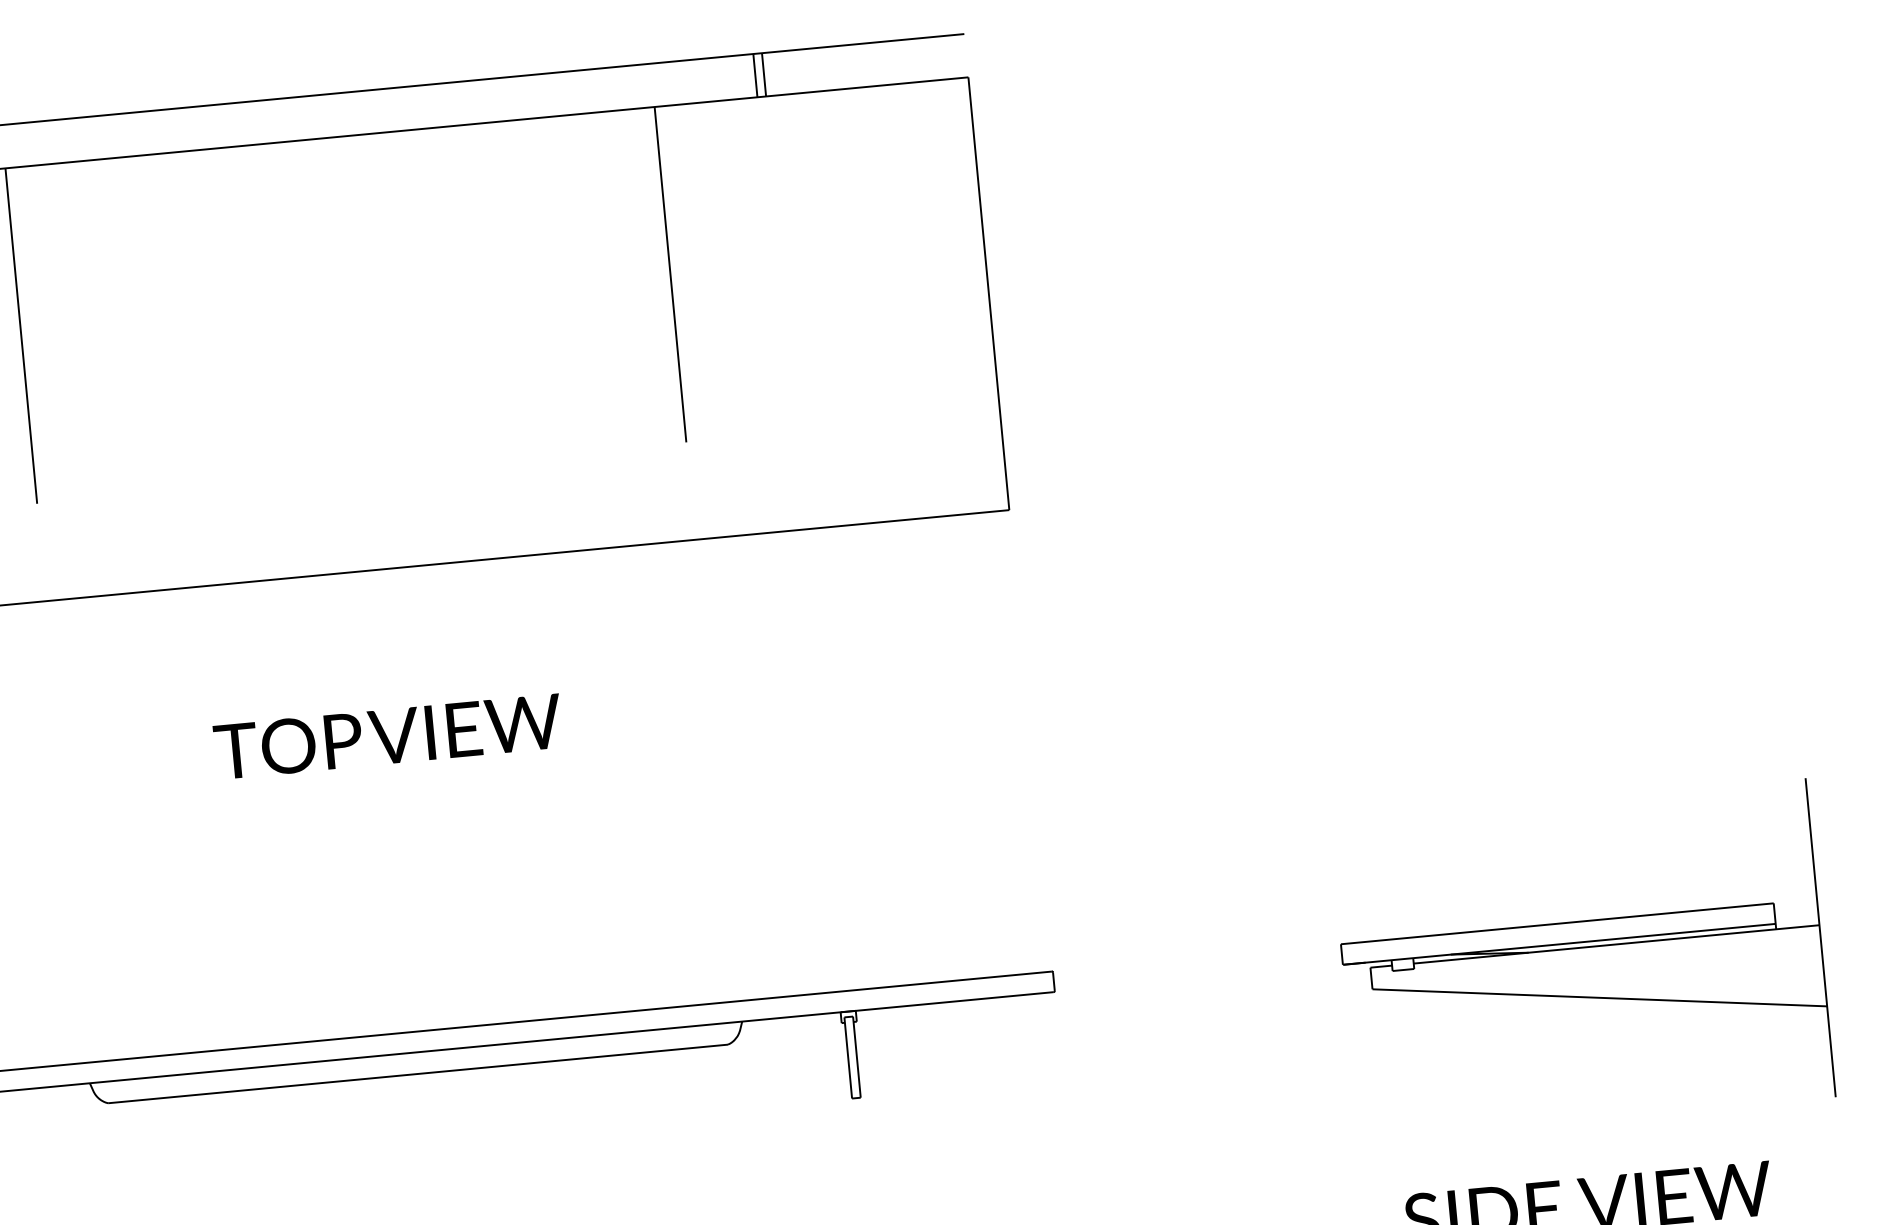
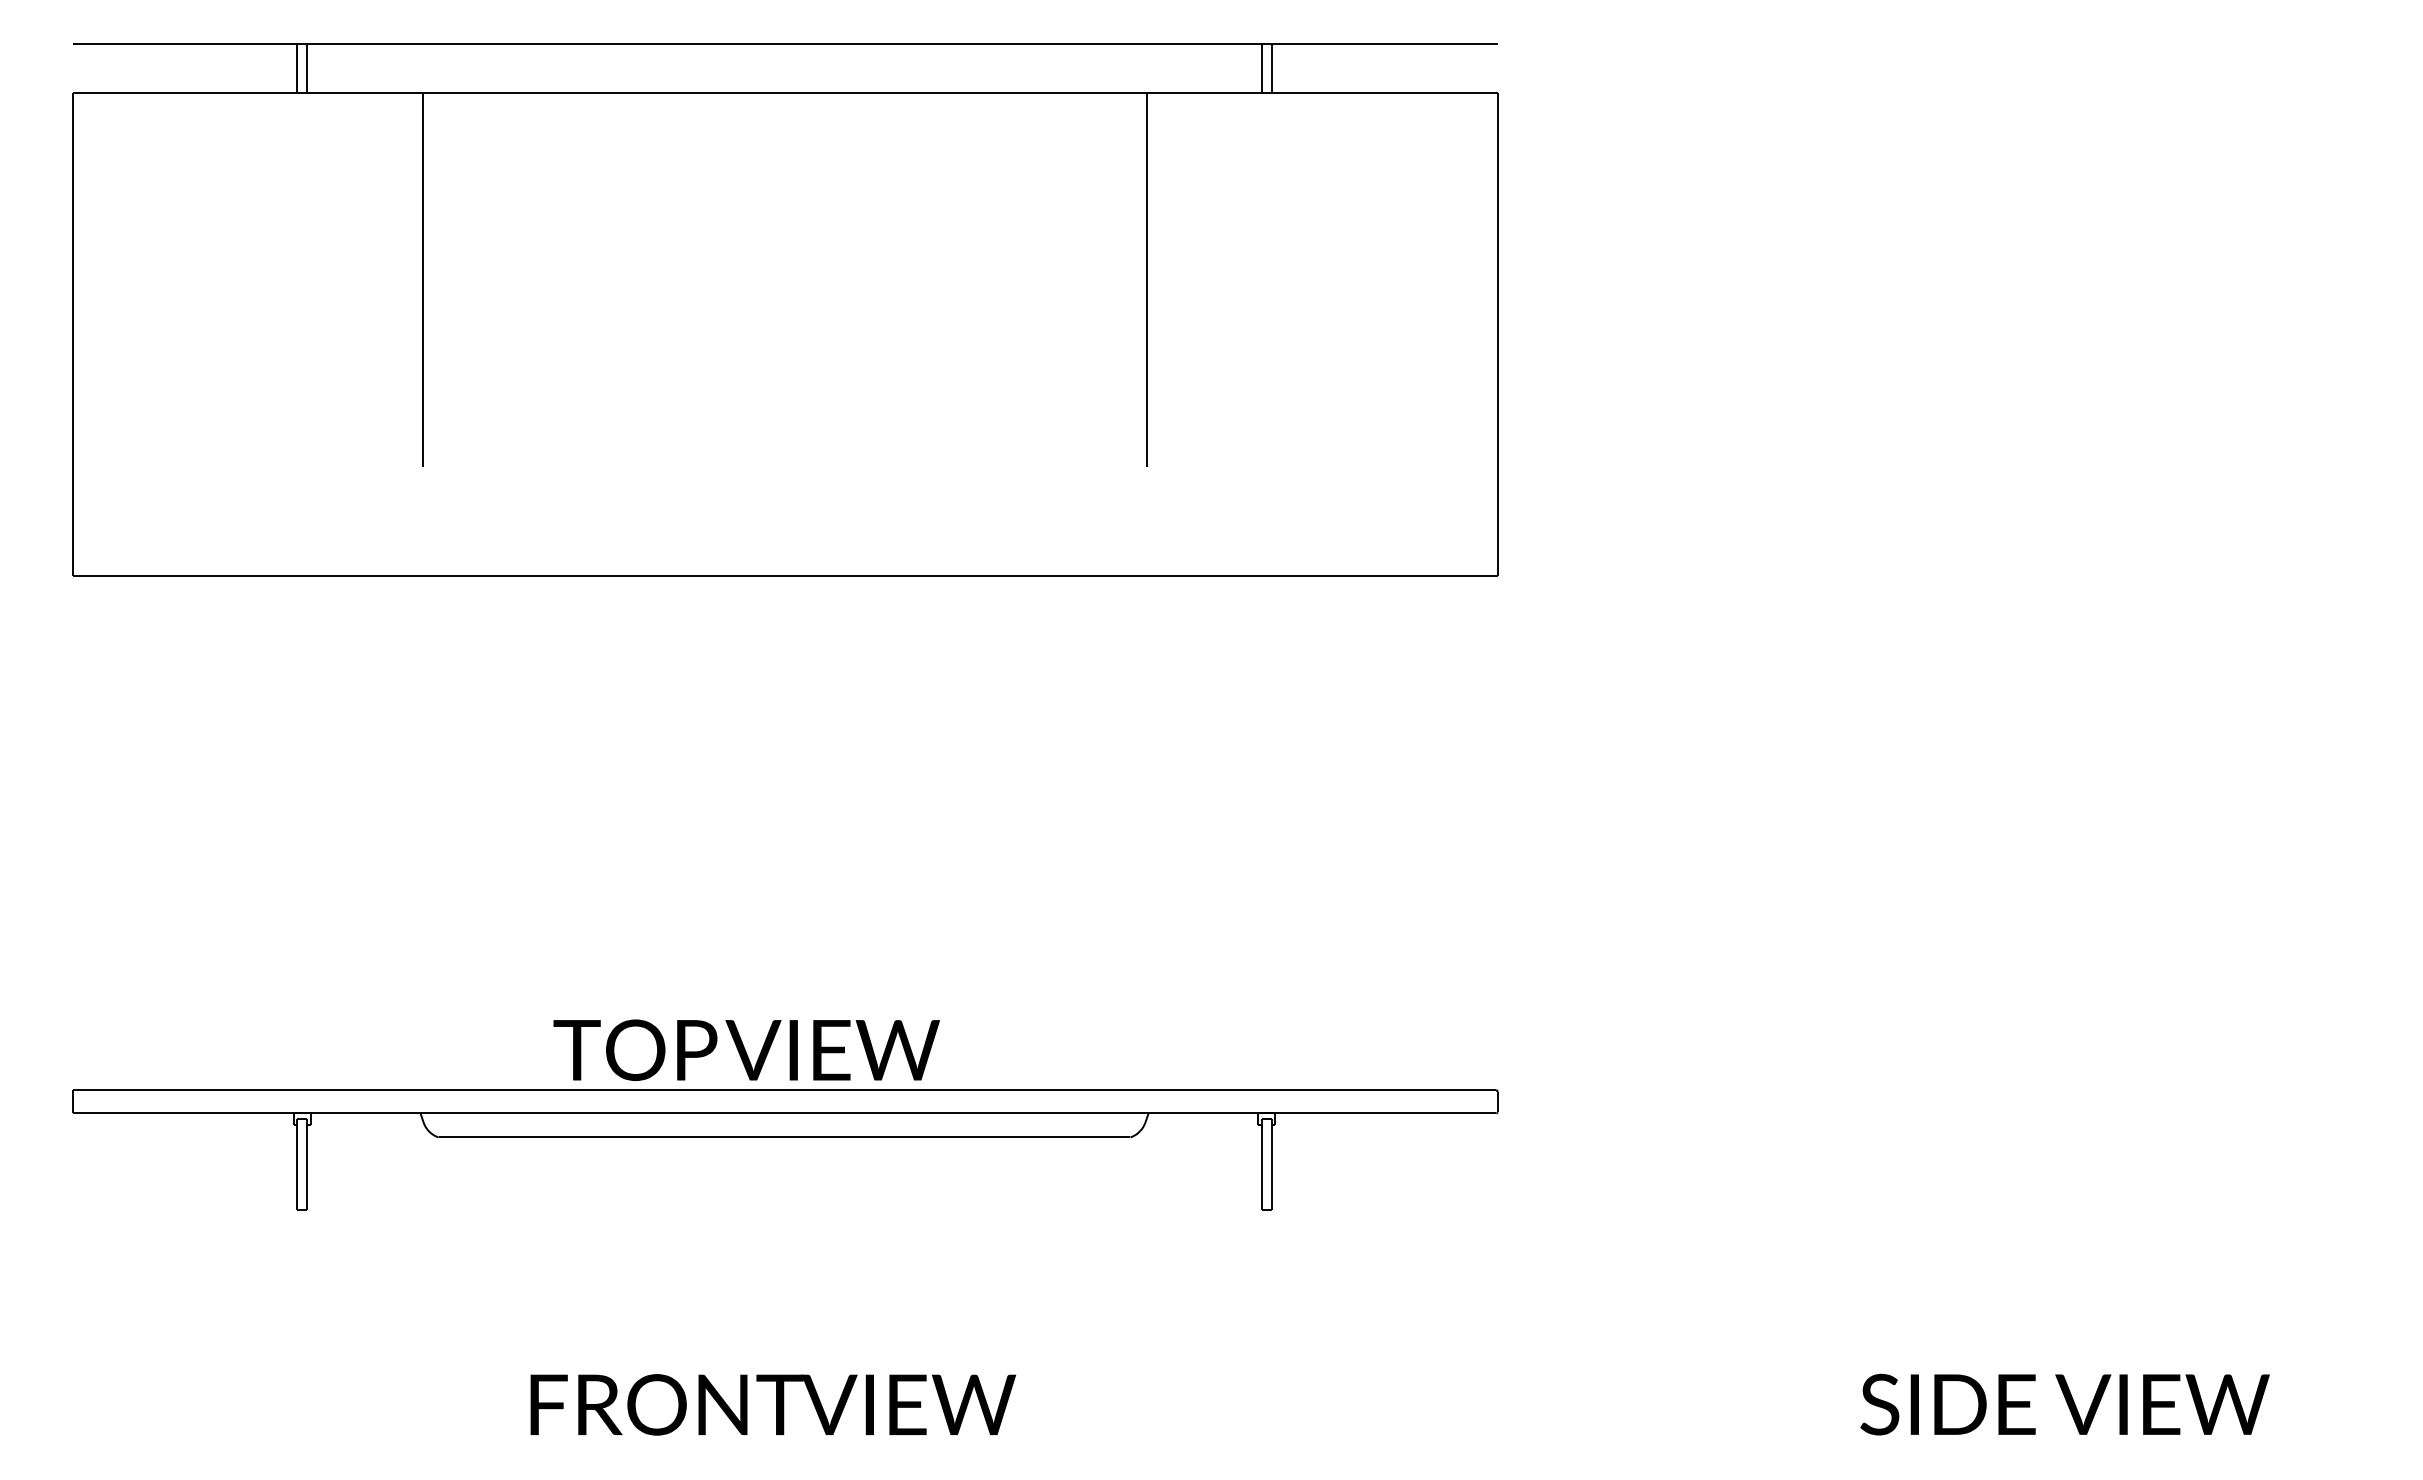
text: (387, 736) -> (746, 1049), moved
part: (1582, 959) -> (2084, 1132), removed

